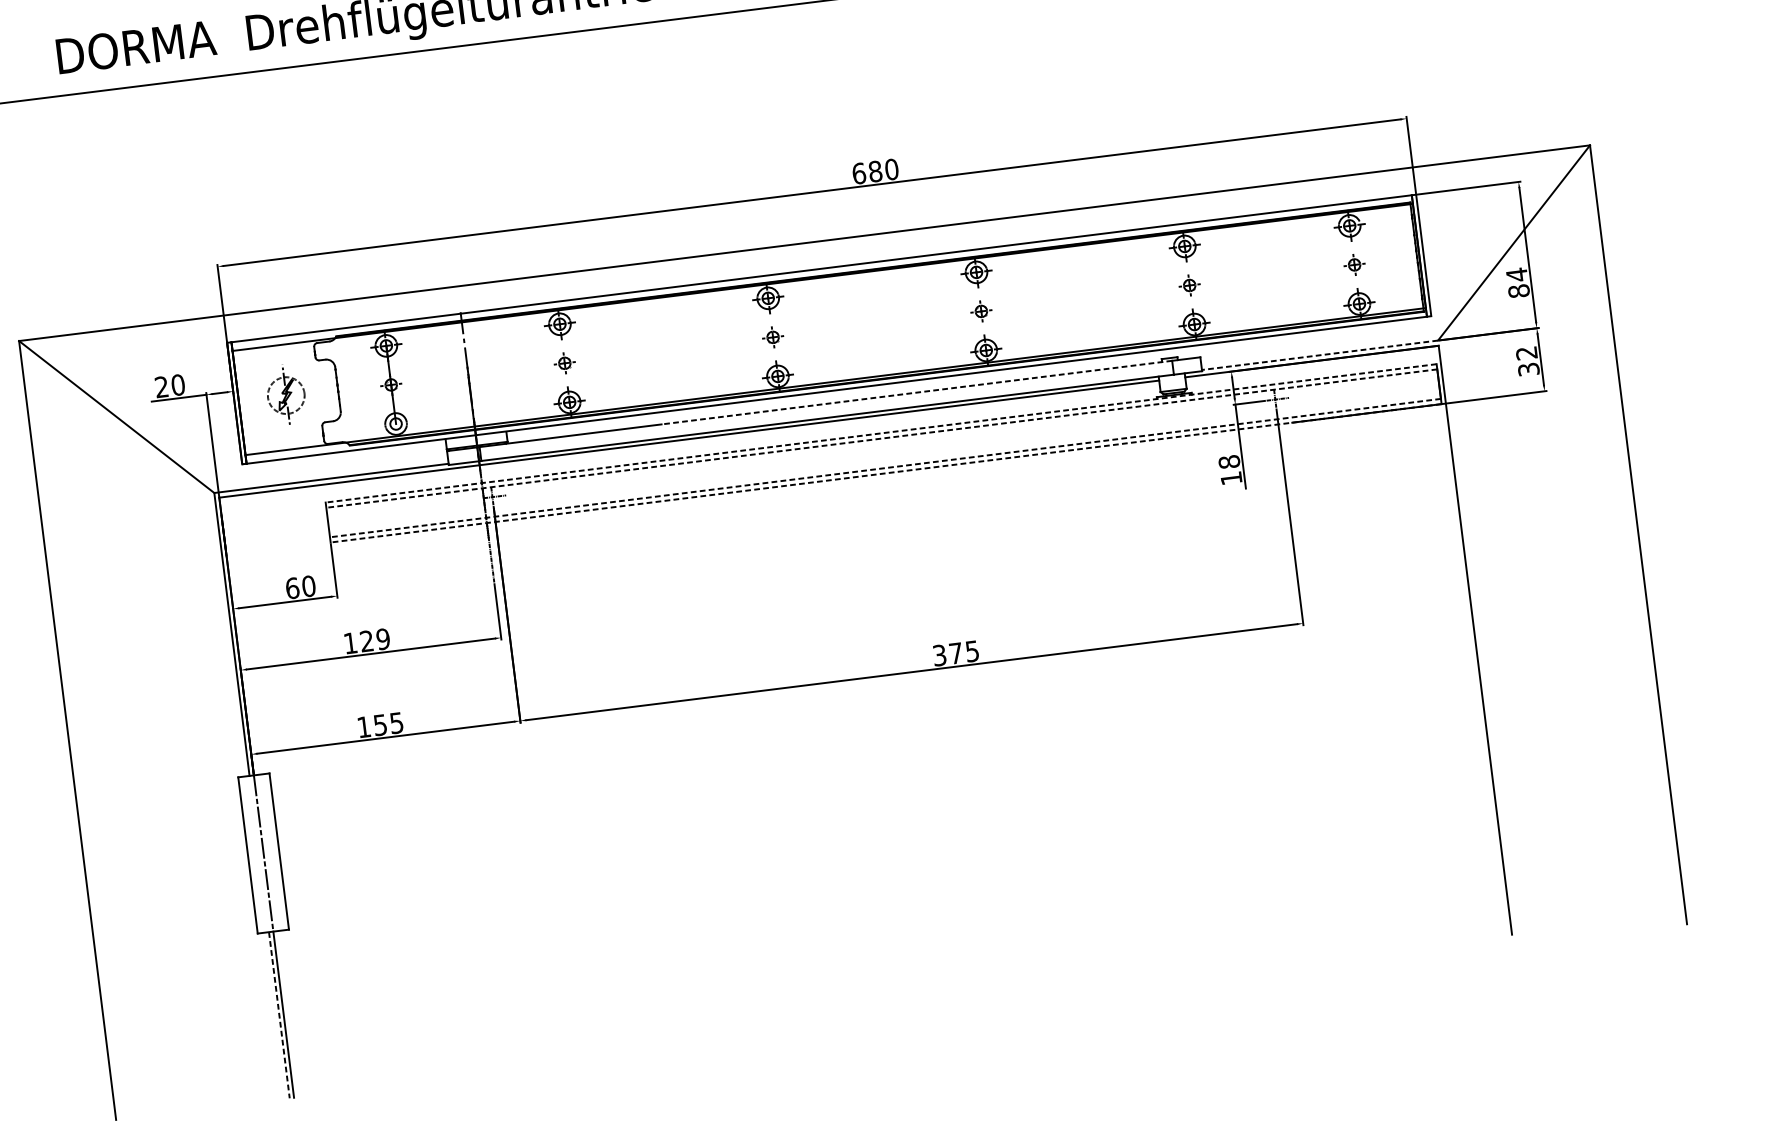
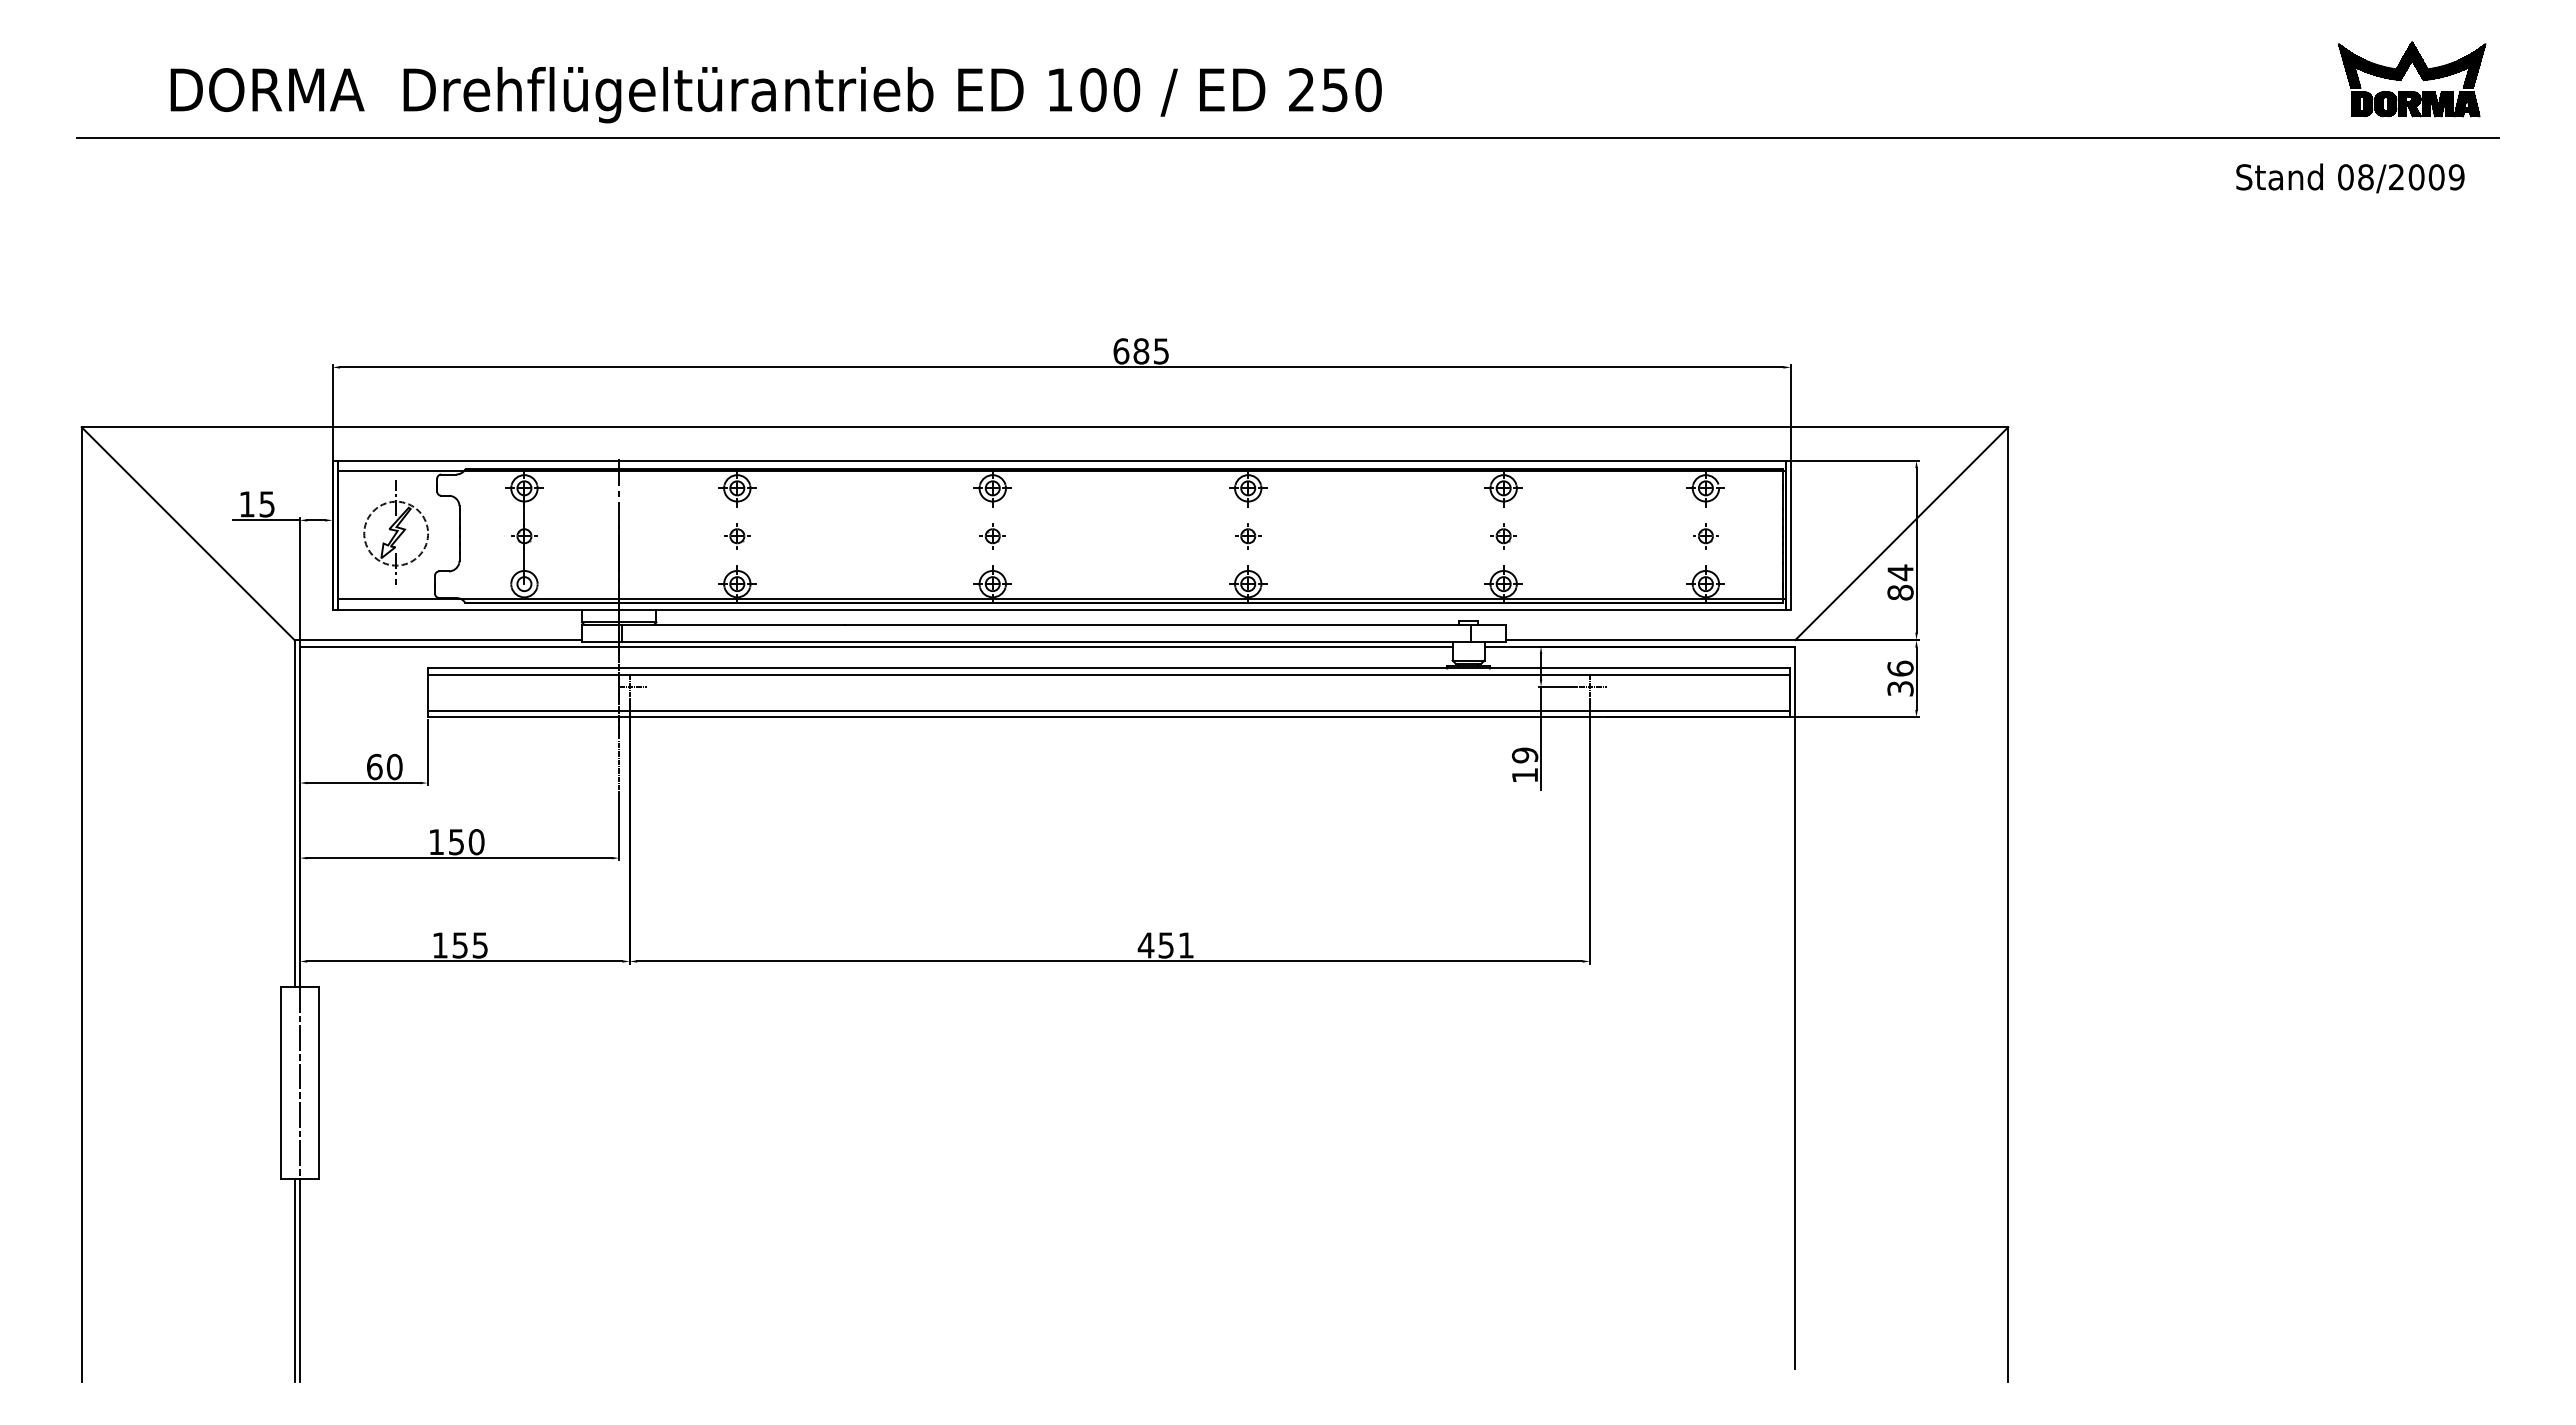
text: (891, 169) -> (1161, 351), 680 -> 685
text: (1526, 353) -> (1900, 668), 32 -> 36
line: (1319, 355) -> (1650, 640), dashed -> solid
text: (170, 386) -> (257, 504), 20 -> 15
line: (916, 392) -> (1157, 624), dashed -> solid
part: (285, 394) -> (395, 532), size x1.43
line: (880, 433) -> (1108, 668), dashed -> solid
line: (881, 438) -> (1108, 674), dashed -> solid
text: (1229, 462) -> (1525, 755), 18 -> 19
line: (885, 468) -> (1108, 711), dashed -> solid
line: (885, 473) -> (1108, 717), dashed -> solid
text: (375, 640) -> (466, 842), 129 -> 150
text: (955, 653) -> (1165, 945), 375 -> 451
line: (279, 1015) -> (294, 1280), dashed -> solid

